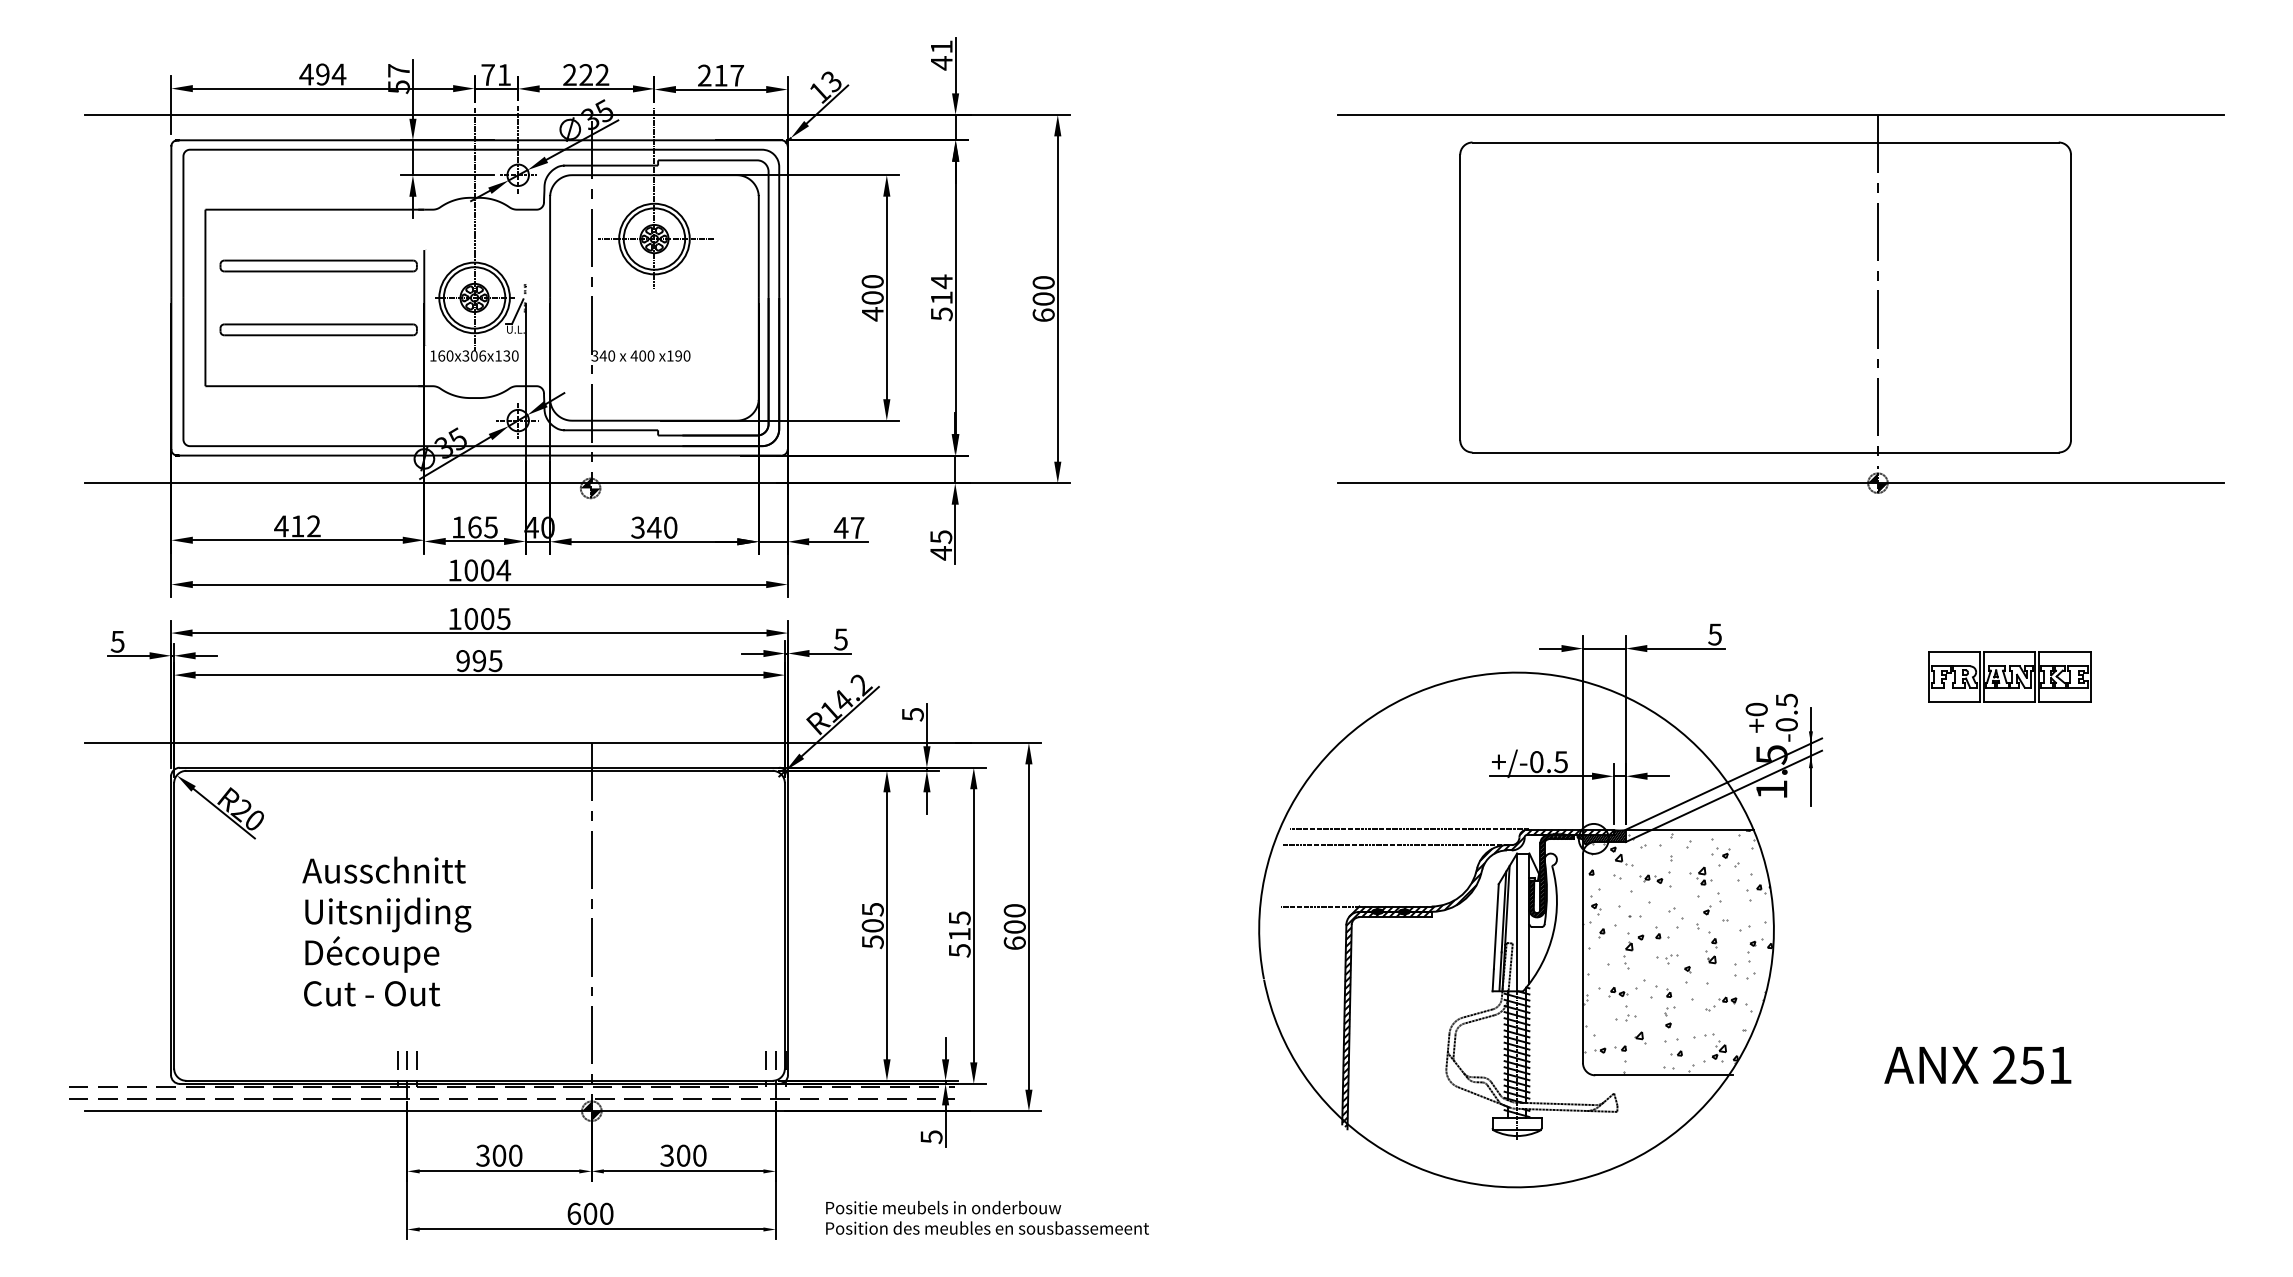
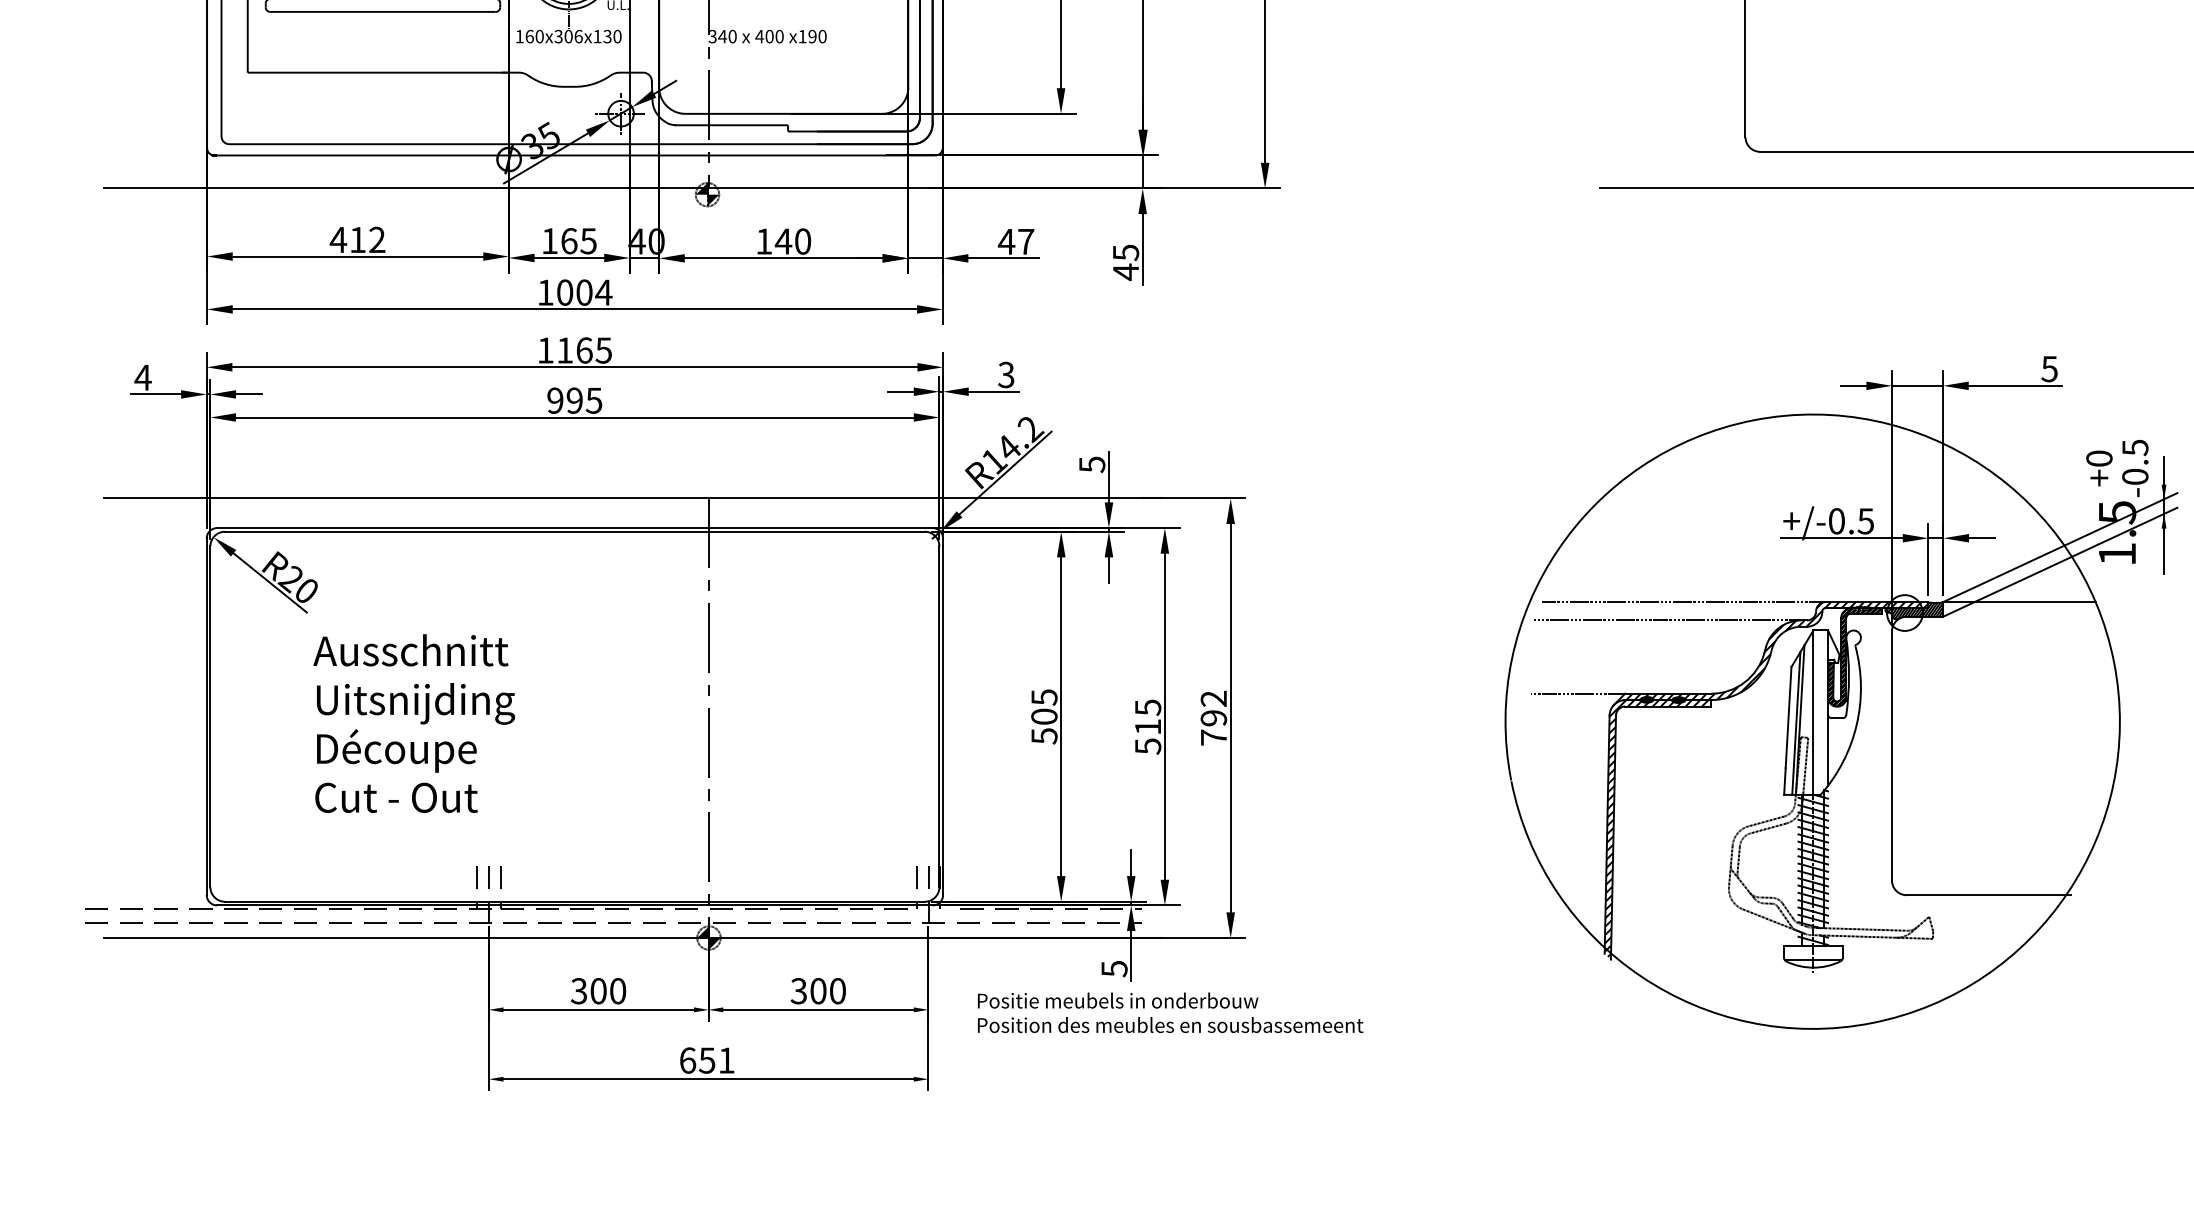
text: (637, 527) -> (763, 241), 340 -> 140
text: (479, 619) -> (574, 351), 1005 -> 1165
text: (840, 638) -> (1005, 373), 5 -> 3
text: (117, 641) -> (142, 377), 5 -> 4
text: (1014, 926) -> (1213, 717), 600 -> 792
text: (386, 931) -> (413, 723), moved
hatch: (1677, 951) -> (2004, 747), removed
text: (598, 1213) -> (716, 1060), 600 -> 651
text: (987, 1217) -> (1170, 1012), moved

